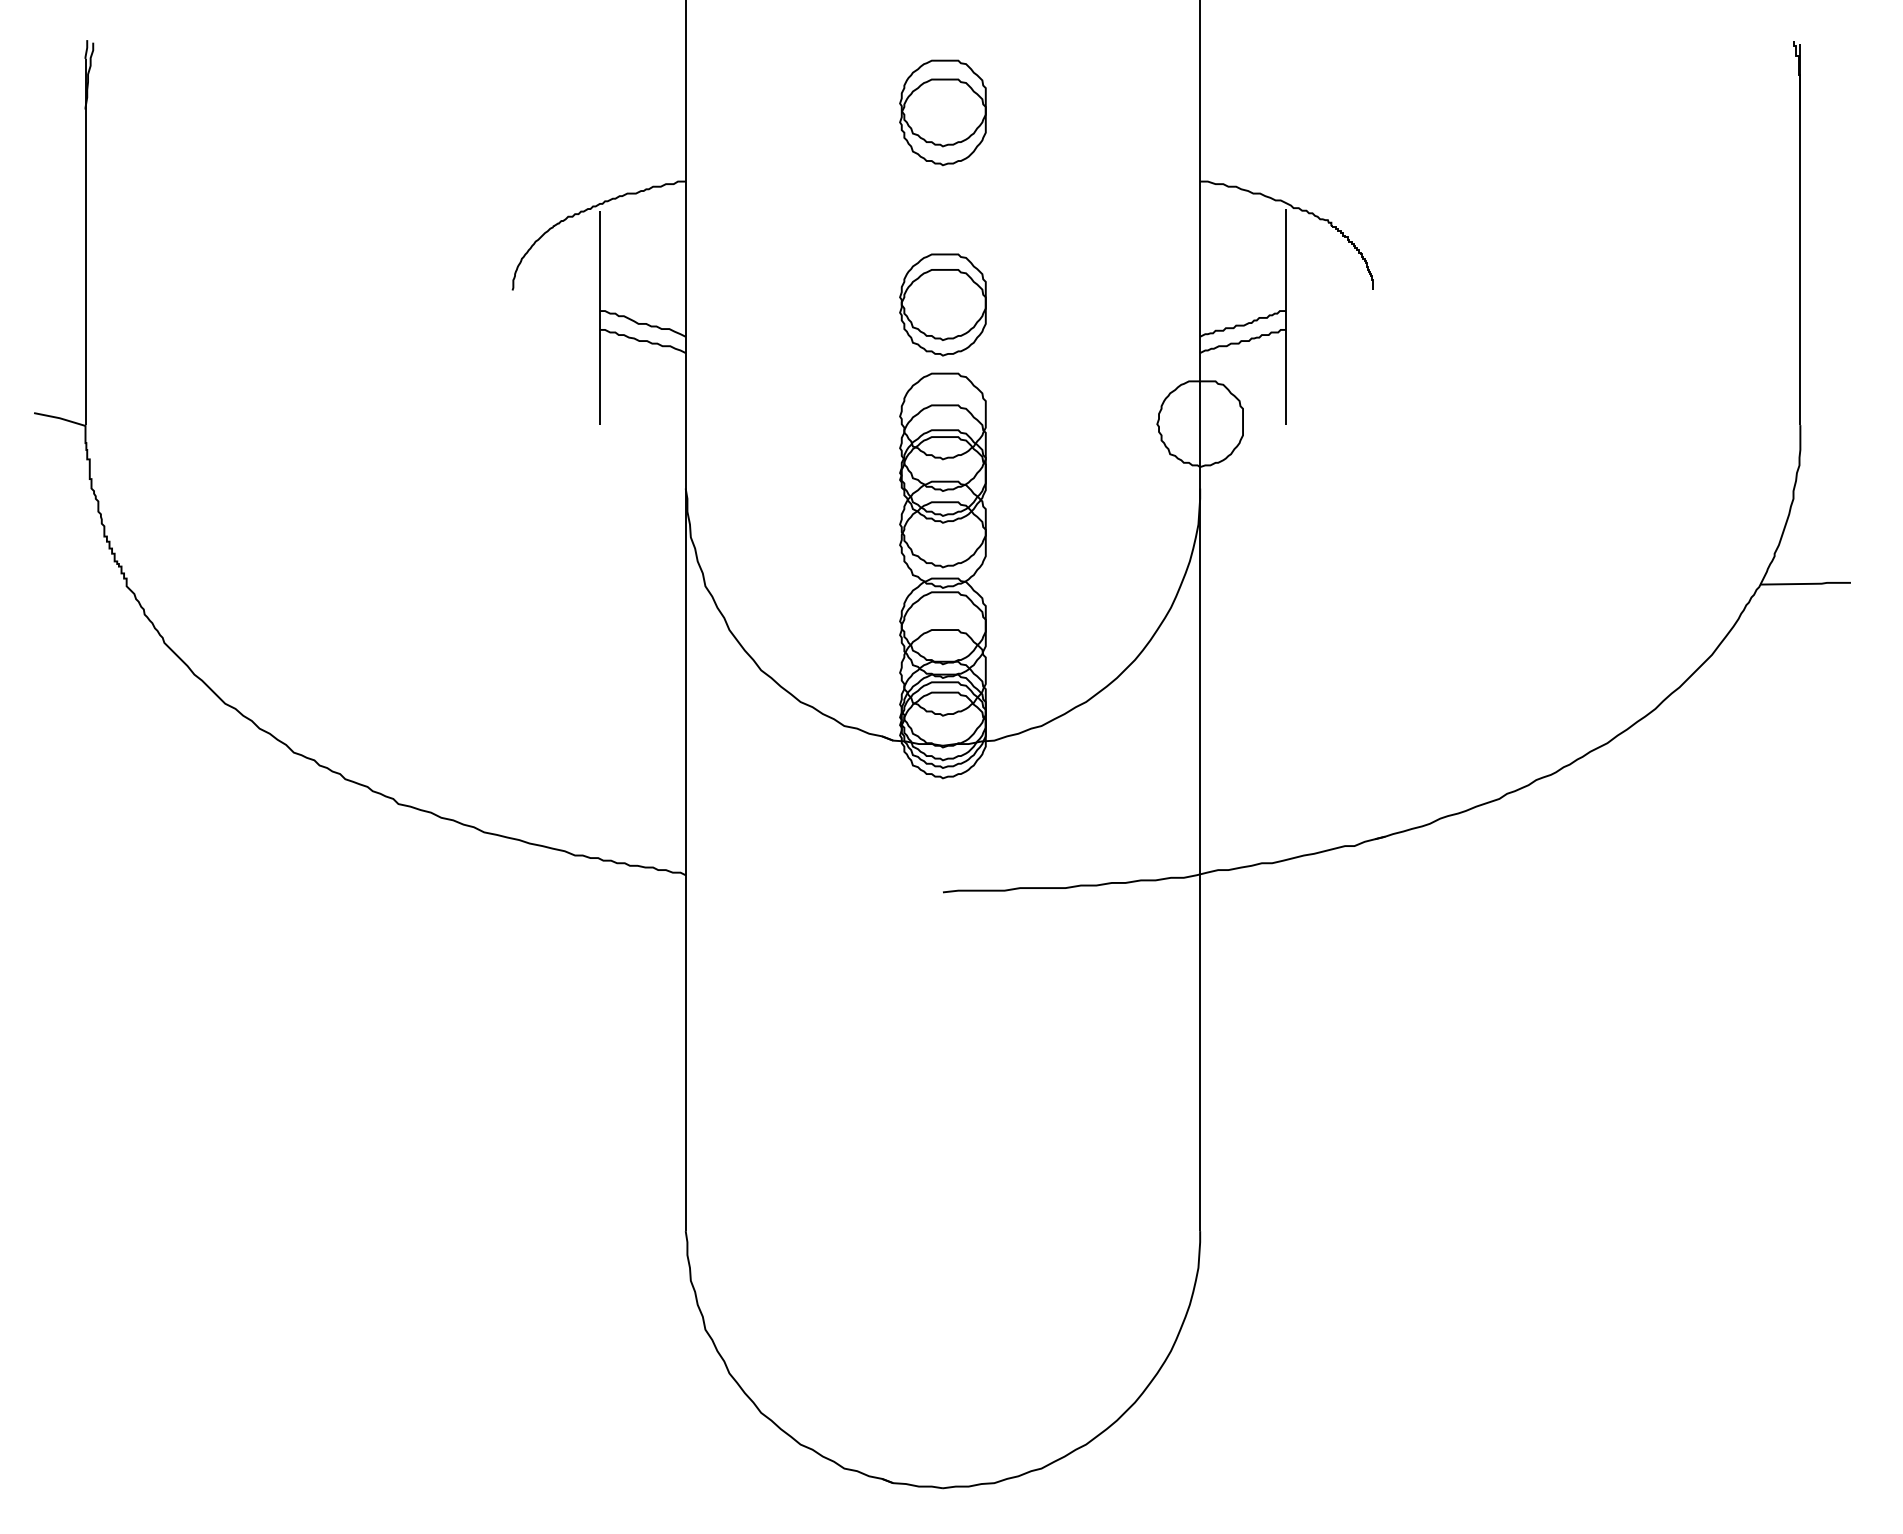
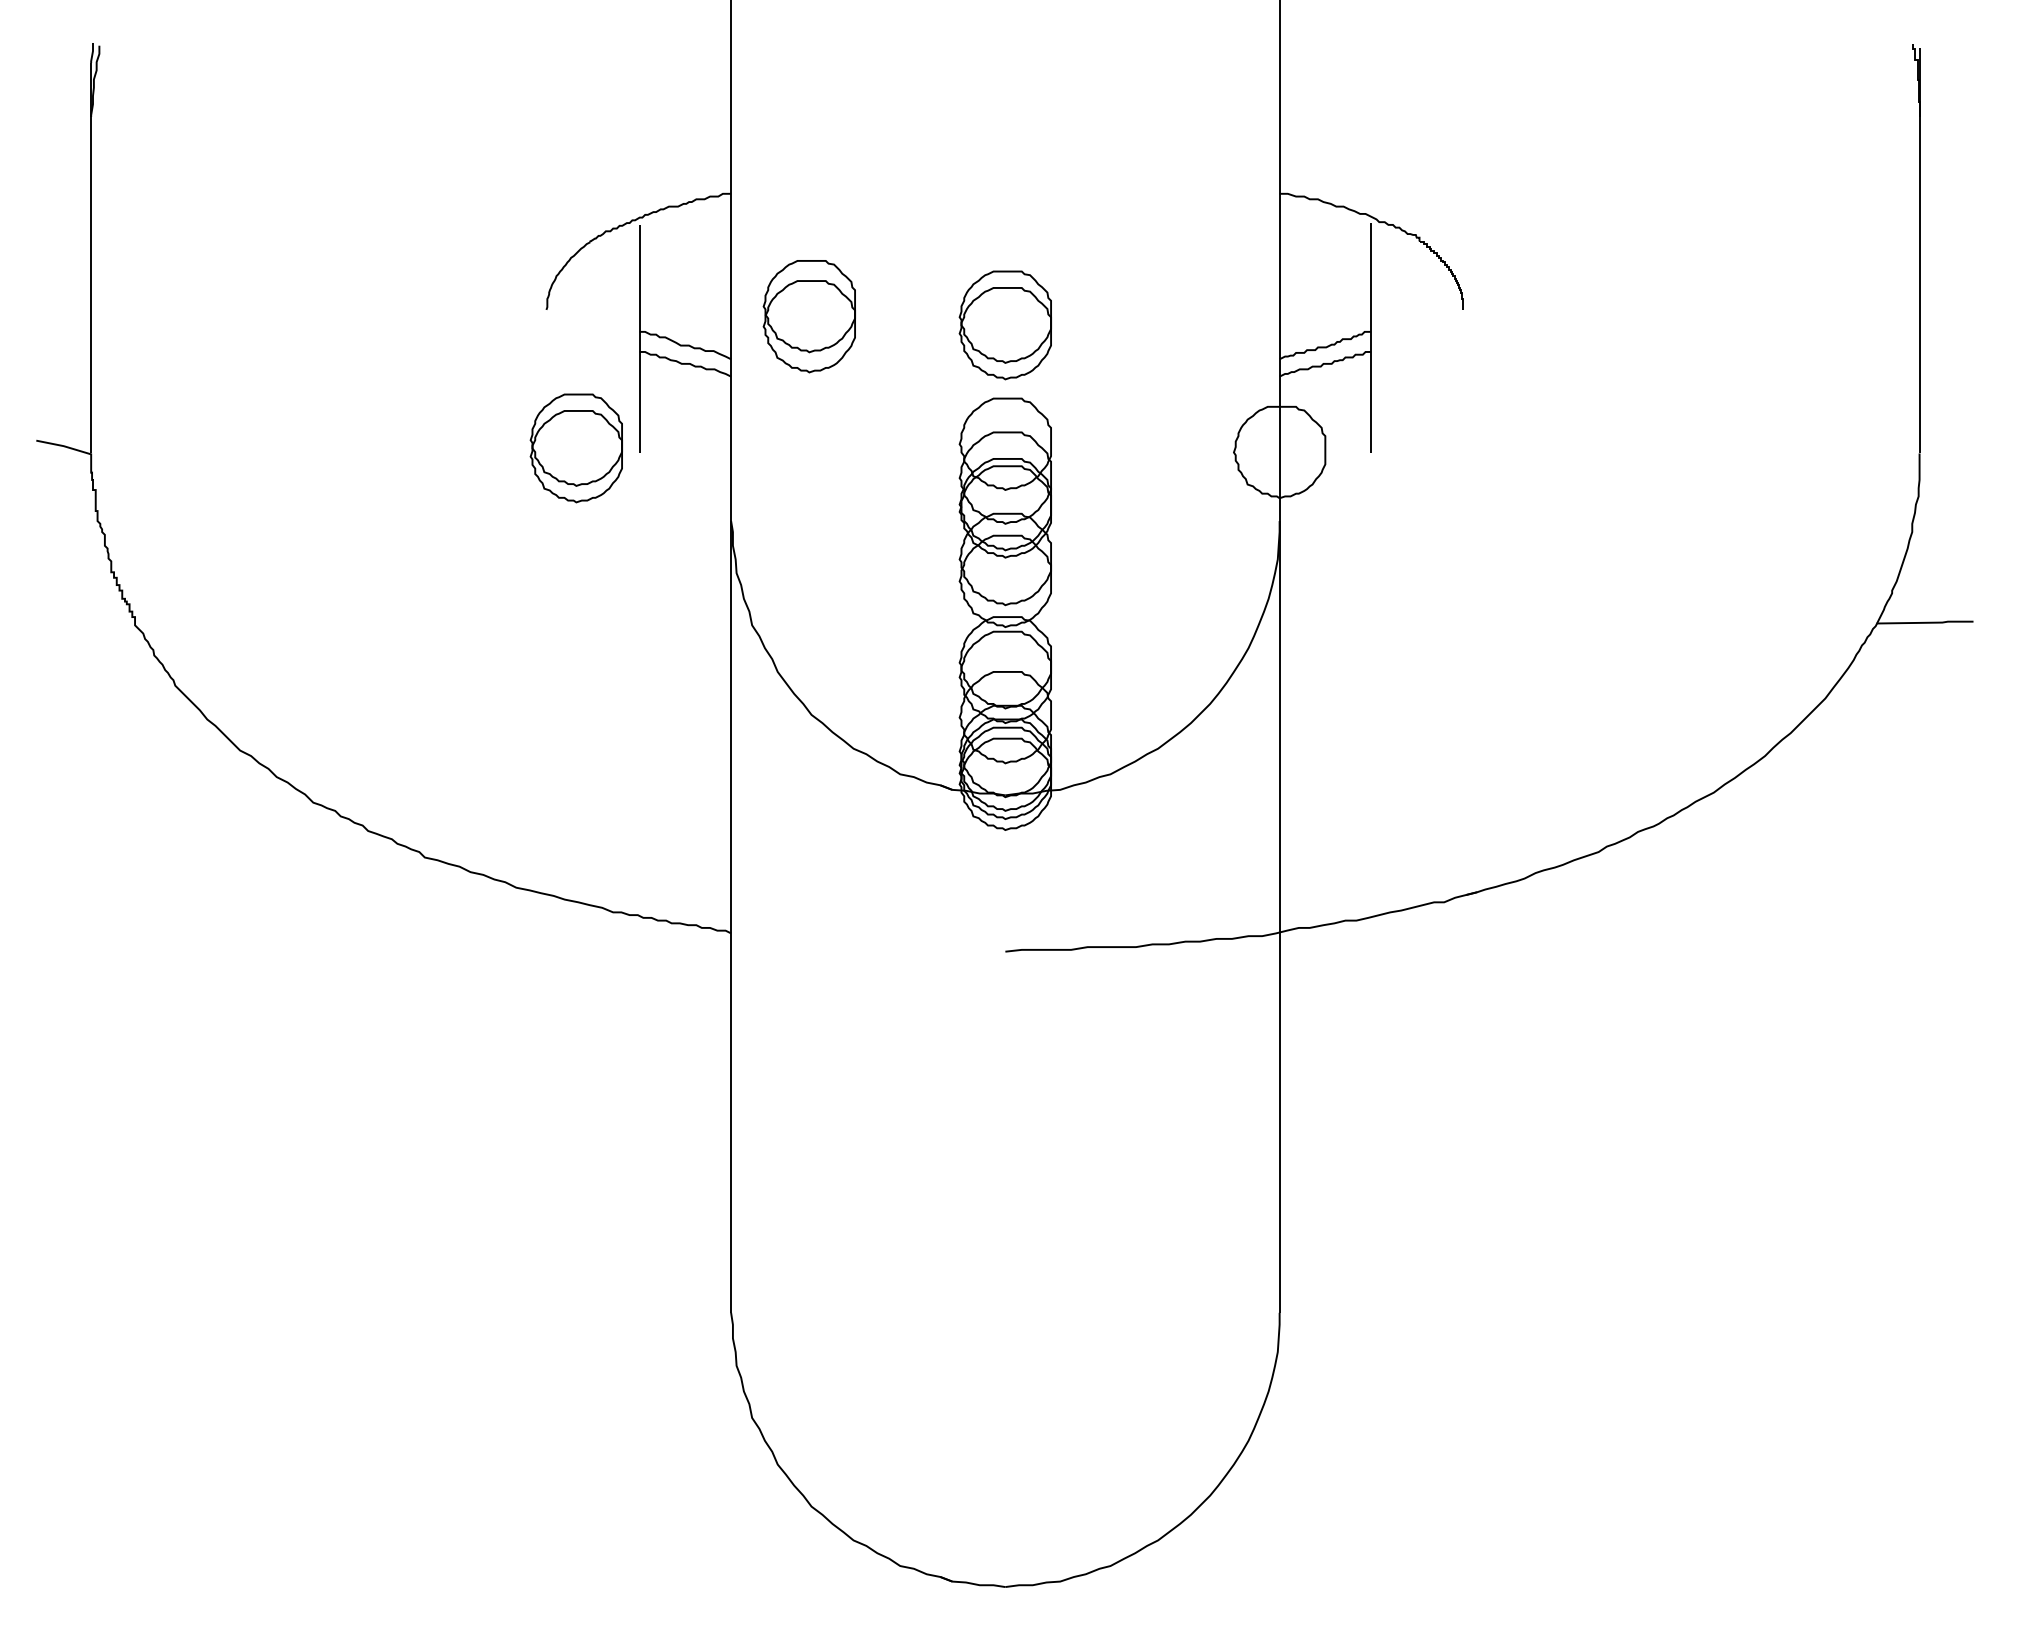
part: (942, 112) -> (808, 316), moved
part: (539, 420) -> (575, 448), added

